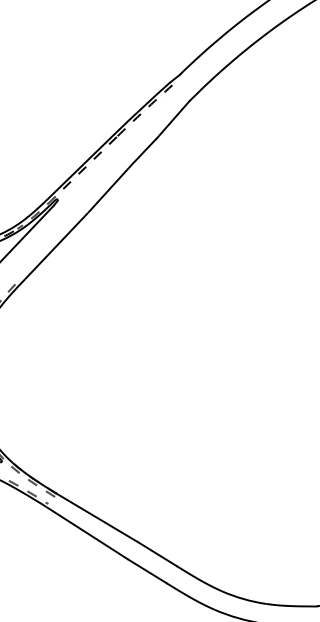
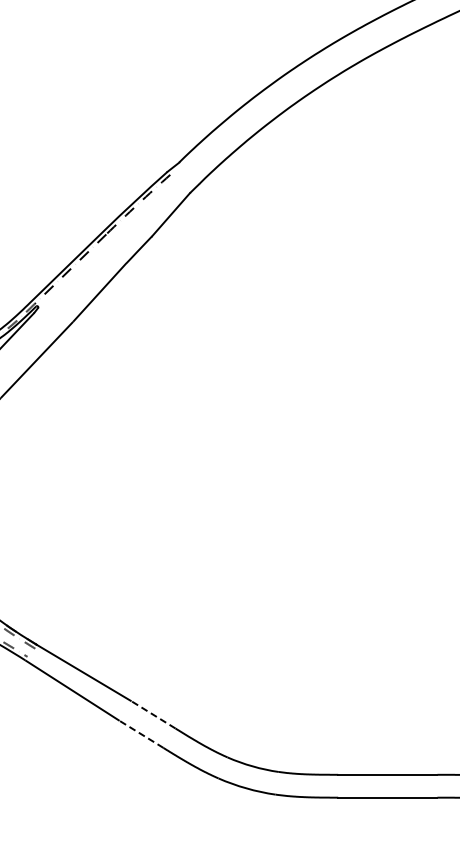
line: (157, 554) -> (153, 714), solid -> dashed
line: (147, 571) -> (141, 734), solid -> dashed

